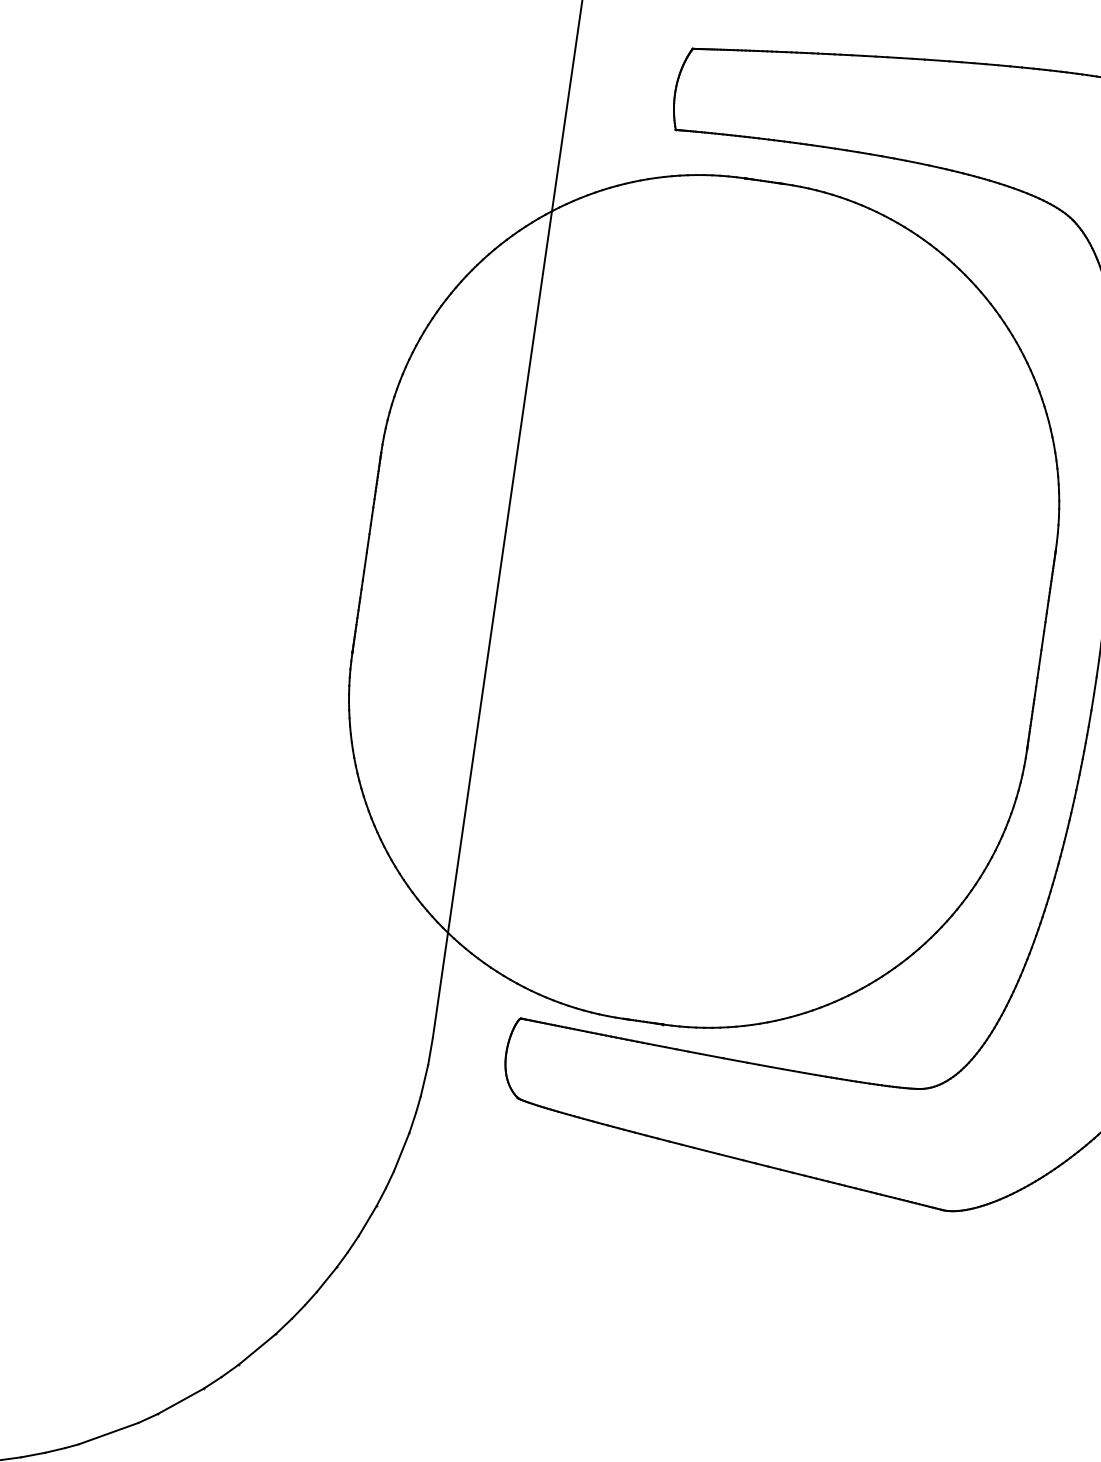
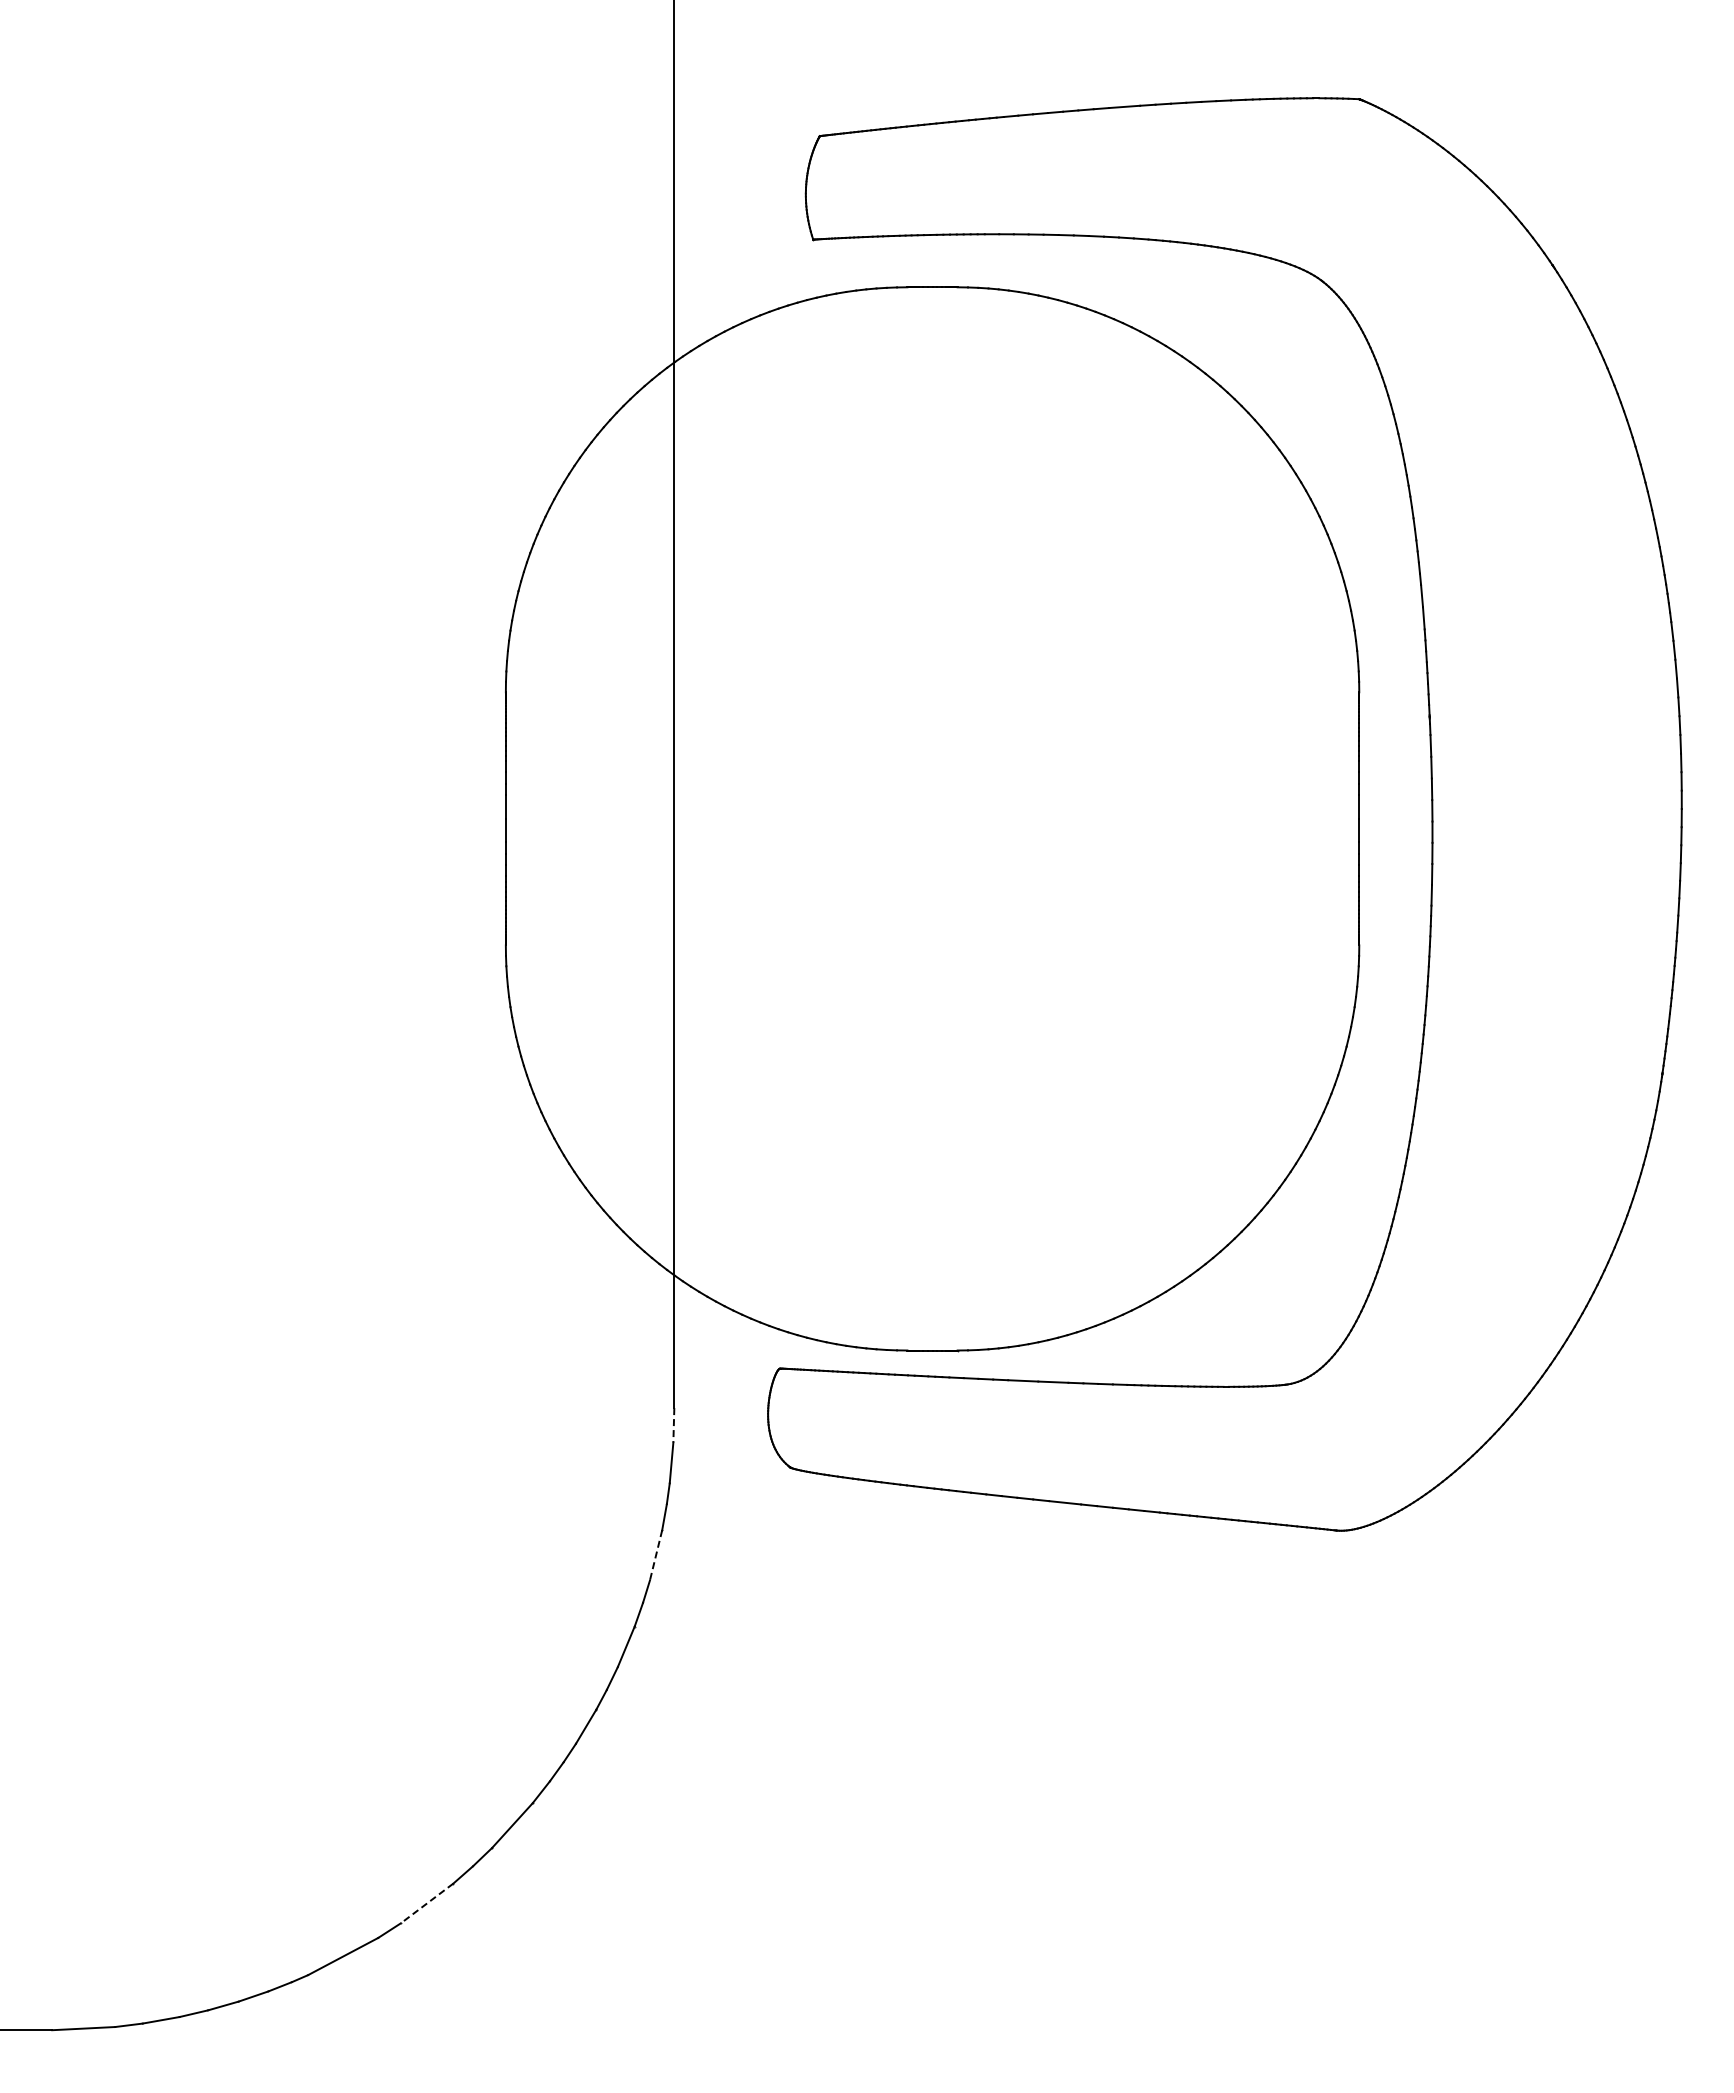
line: (430, 1051) -> (673, 1425), solid -> dashed
line: (401, 1152) -> (656, 1555), solid -> dashed
line: (180, 1401) -> (426, 1903), solid -> dashed

